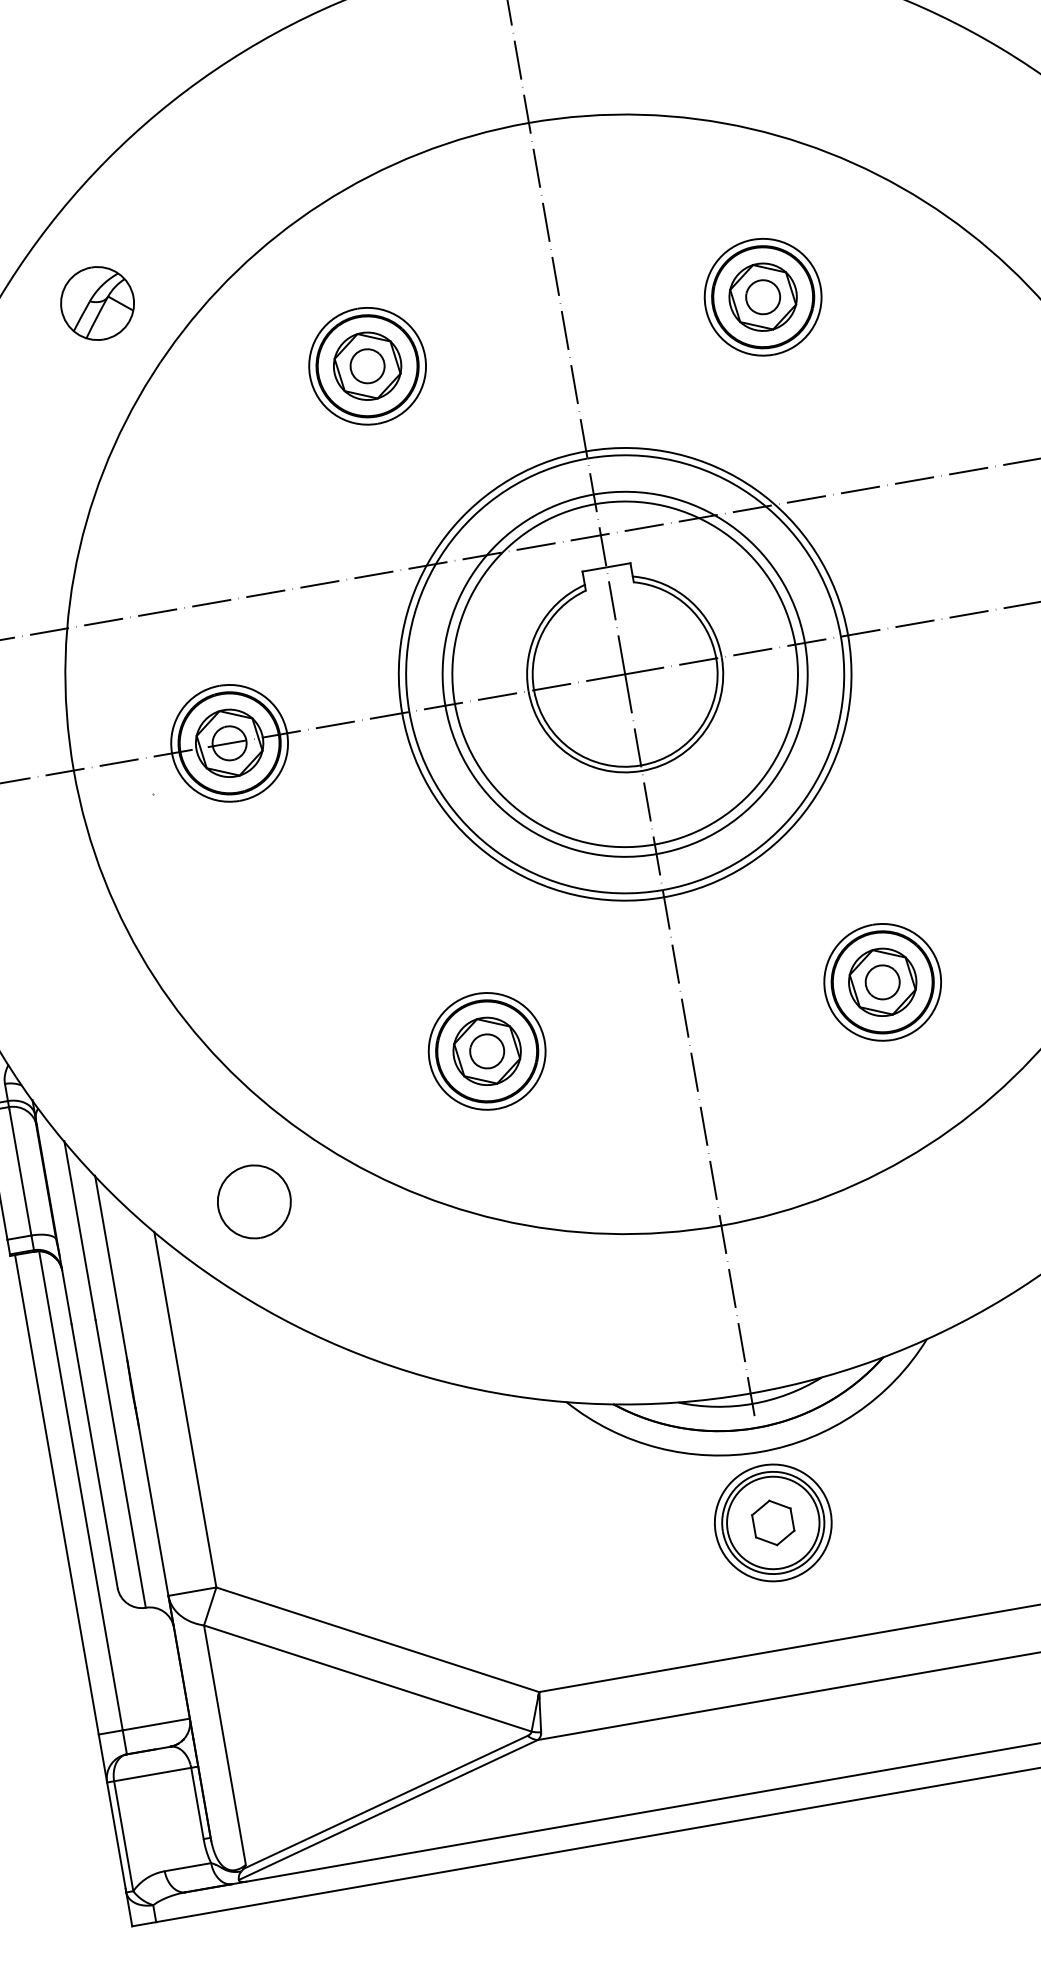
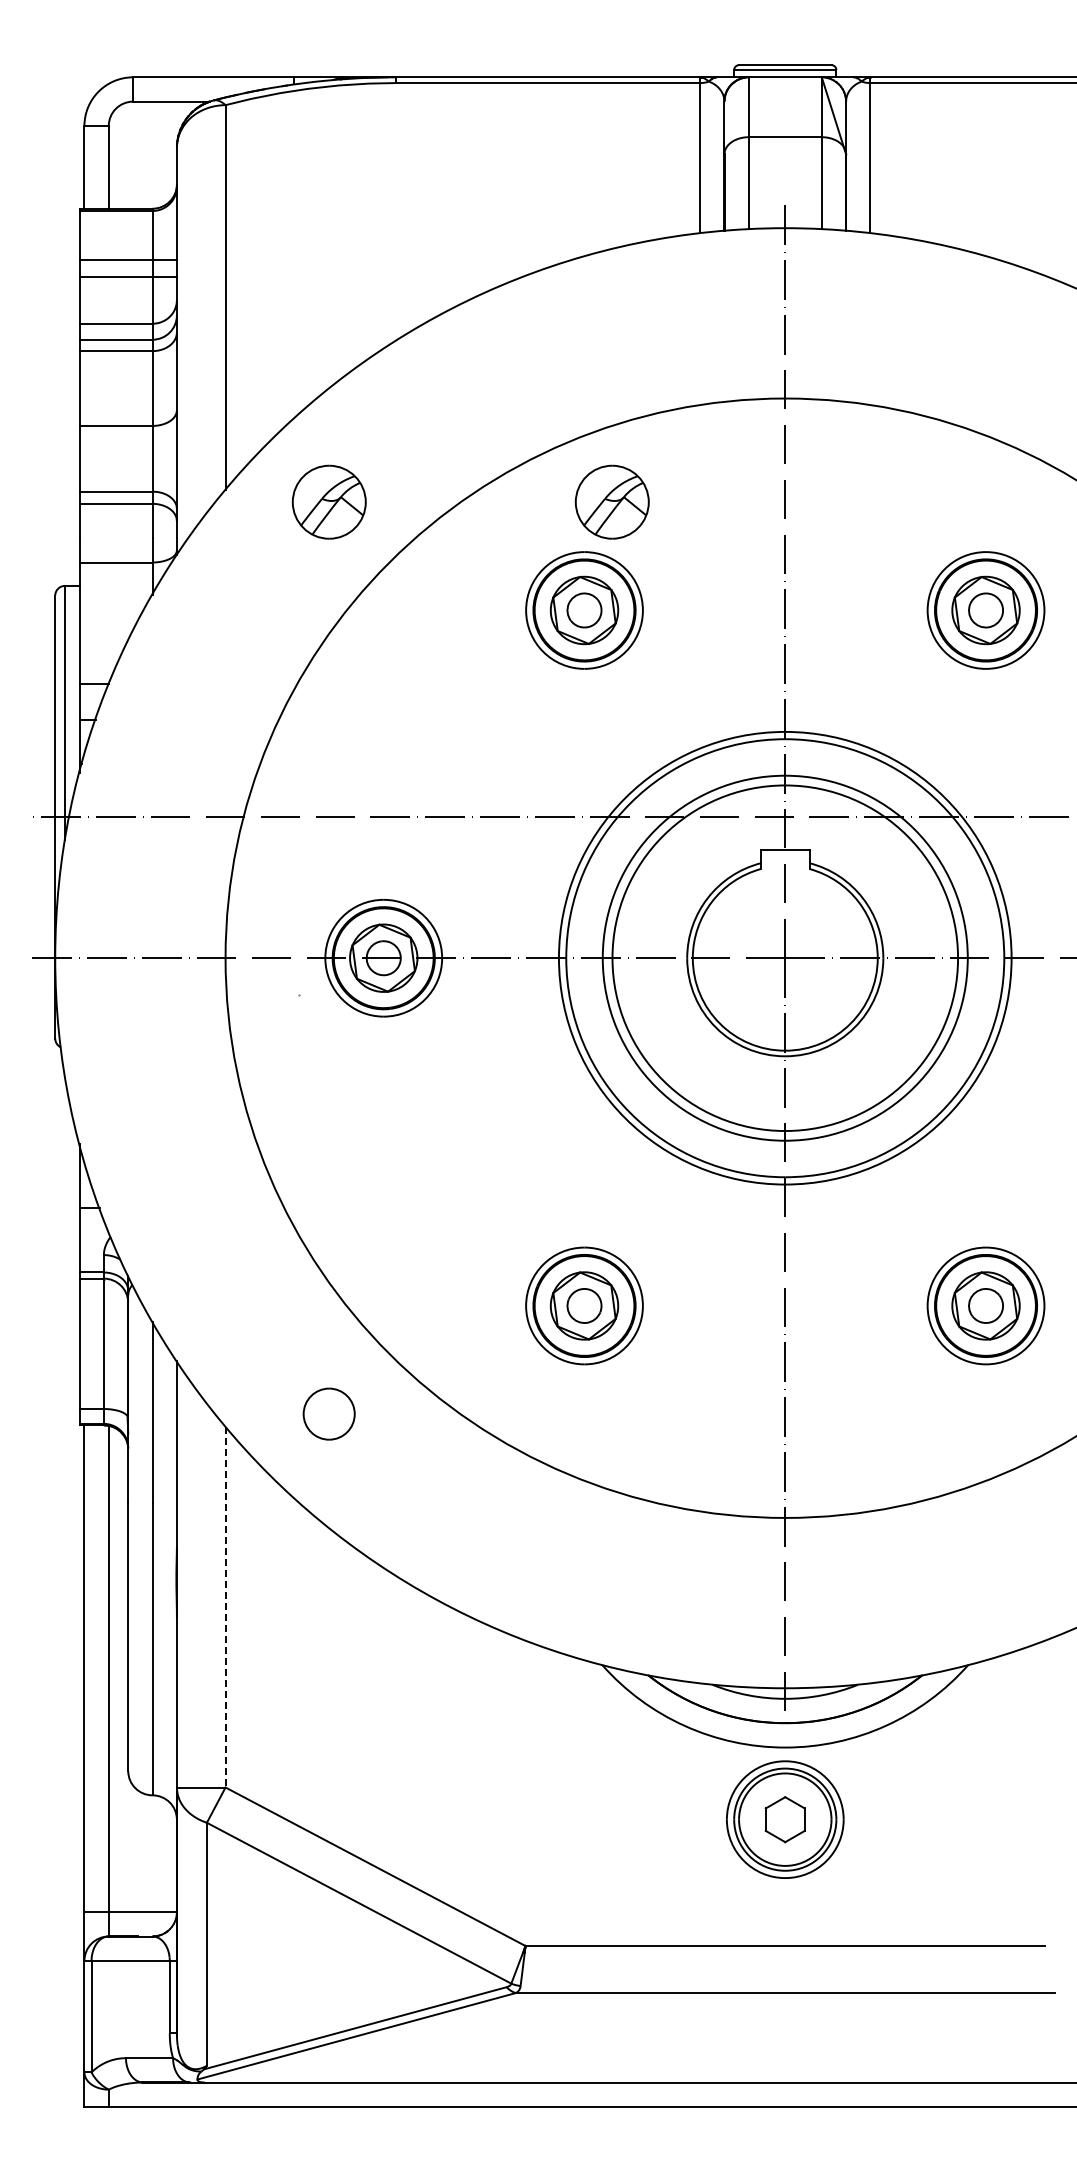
part: (375, 254) -> (611, 501), added
part: (253, 1201) -> (328, 1413), size x0.7
line: (185, 1410) -> (225, 1607), solid -> dashed

